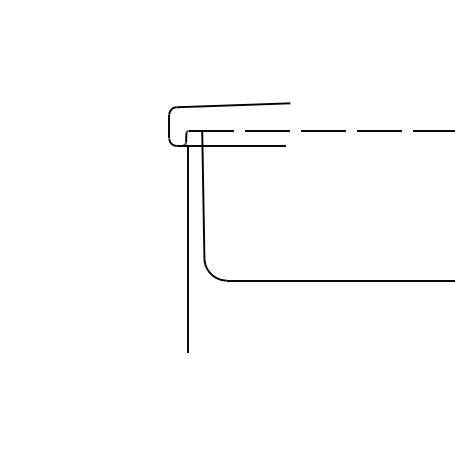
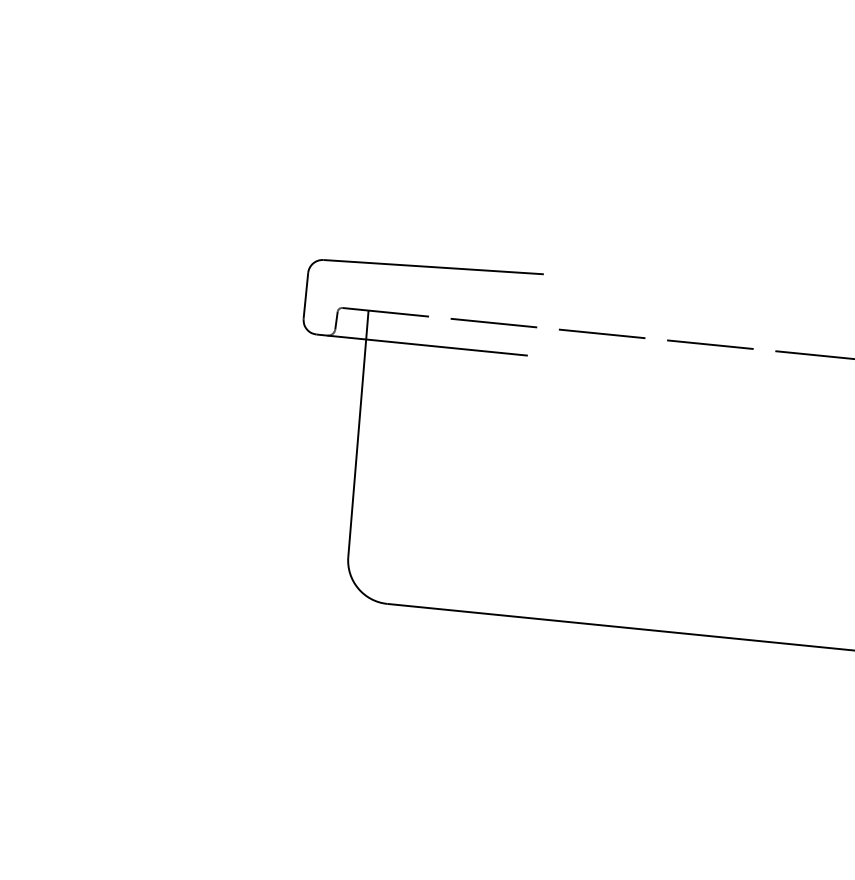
line: (187, 248) -> (317, 534), removed

